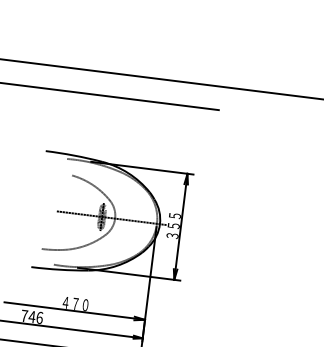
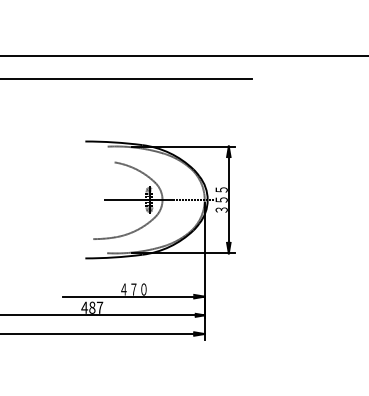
text: (32, 316) -> (92, 307), 746 -> 487

